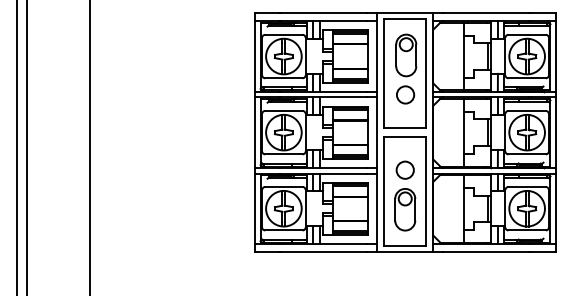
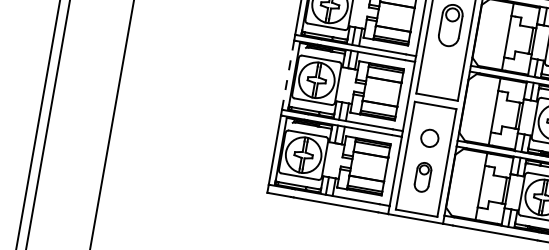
circle: (405, 94) -> (443, 63), removed
line: (254, 132) -> (287, 75), solid -> dashed
part: (405, 209) -> (423, 177), size x0.7

